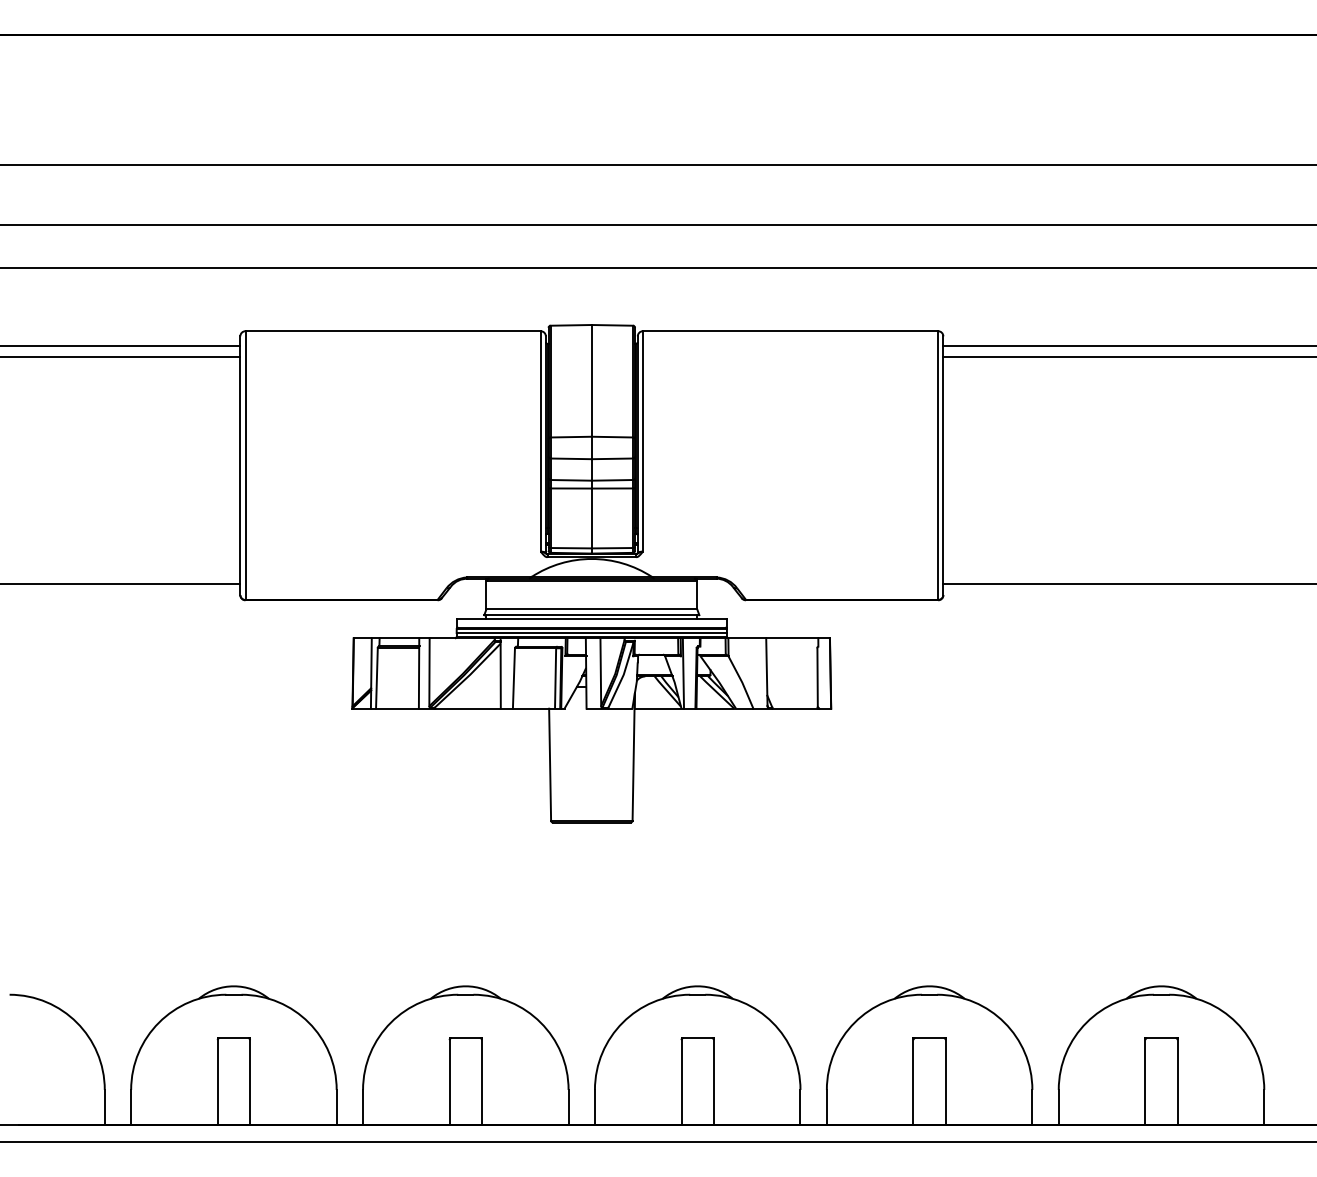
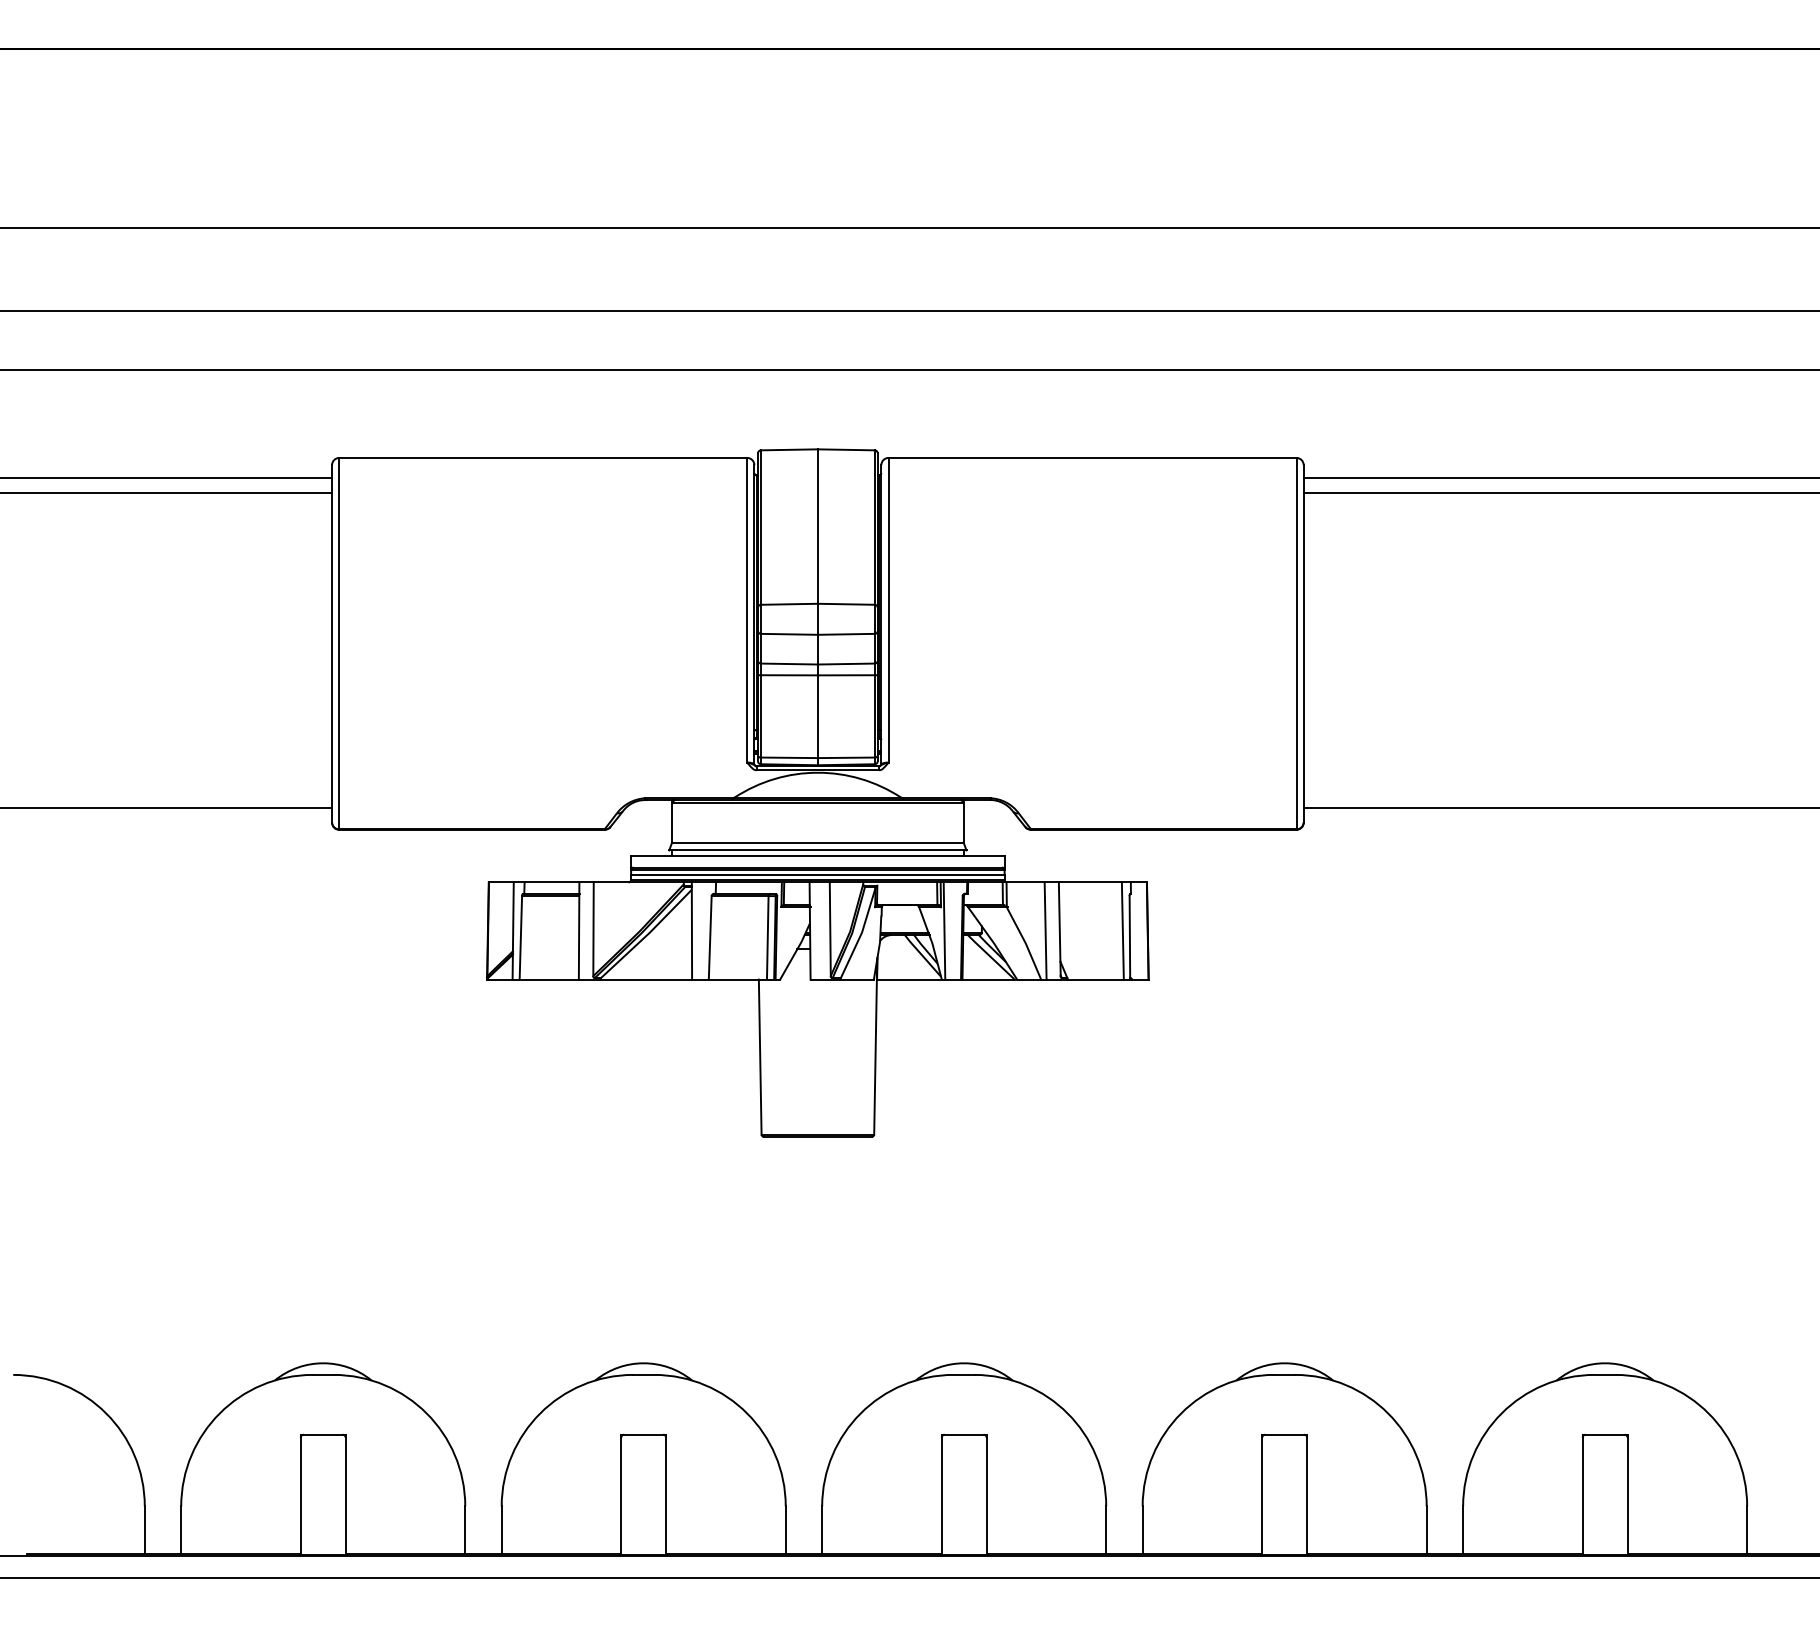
line: (756, 673) -> (1045, 930), added
line: (812, 673) -> (1122, 930), added

